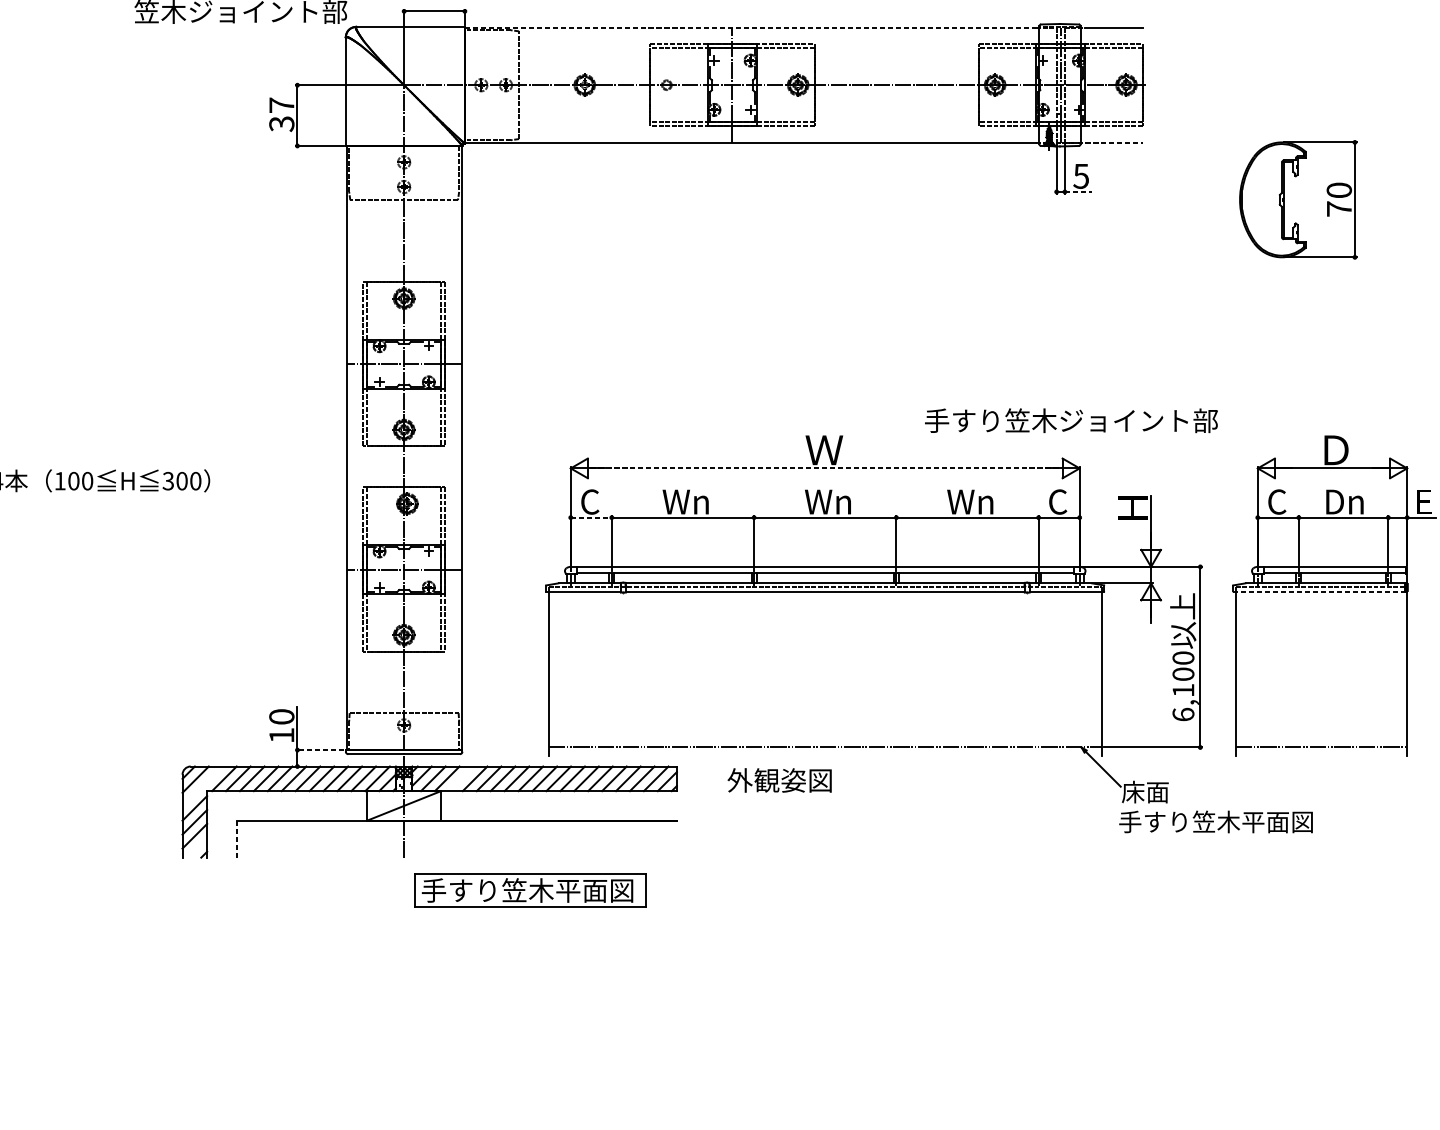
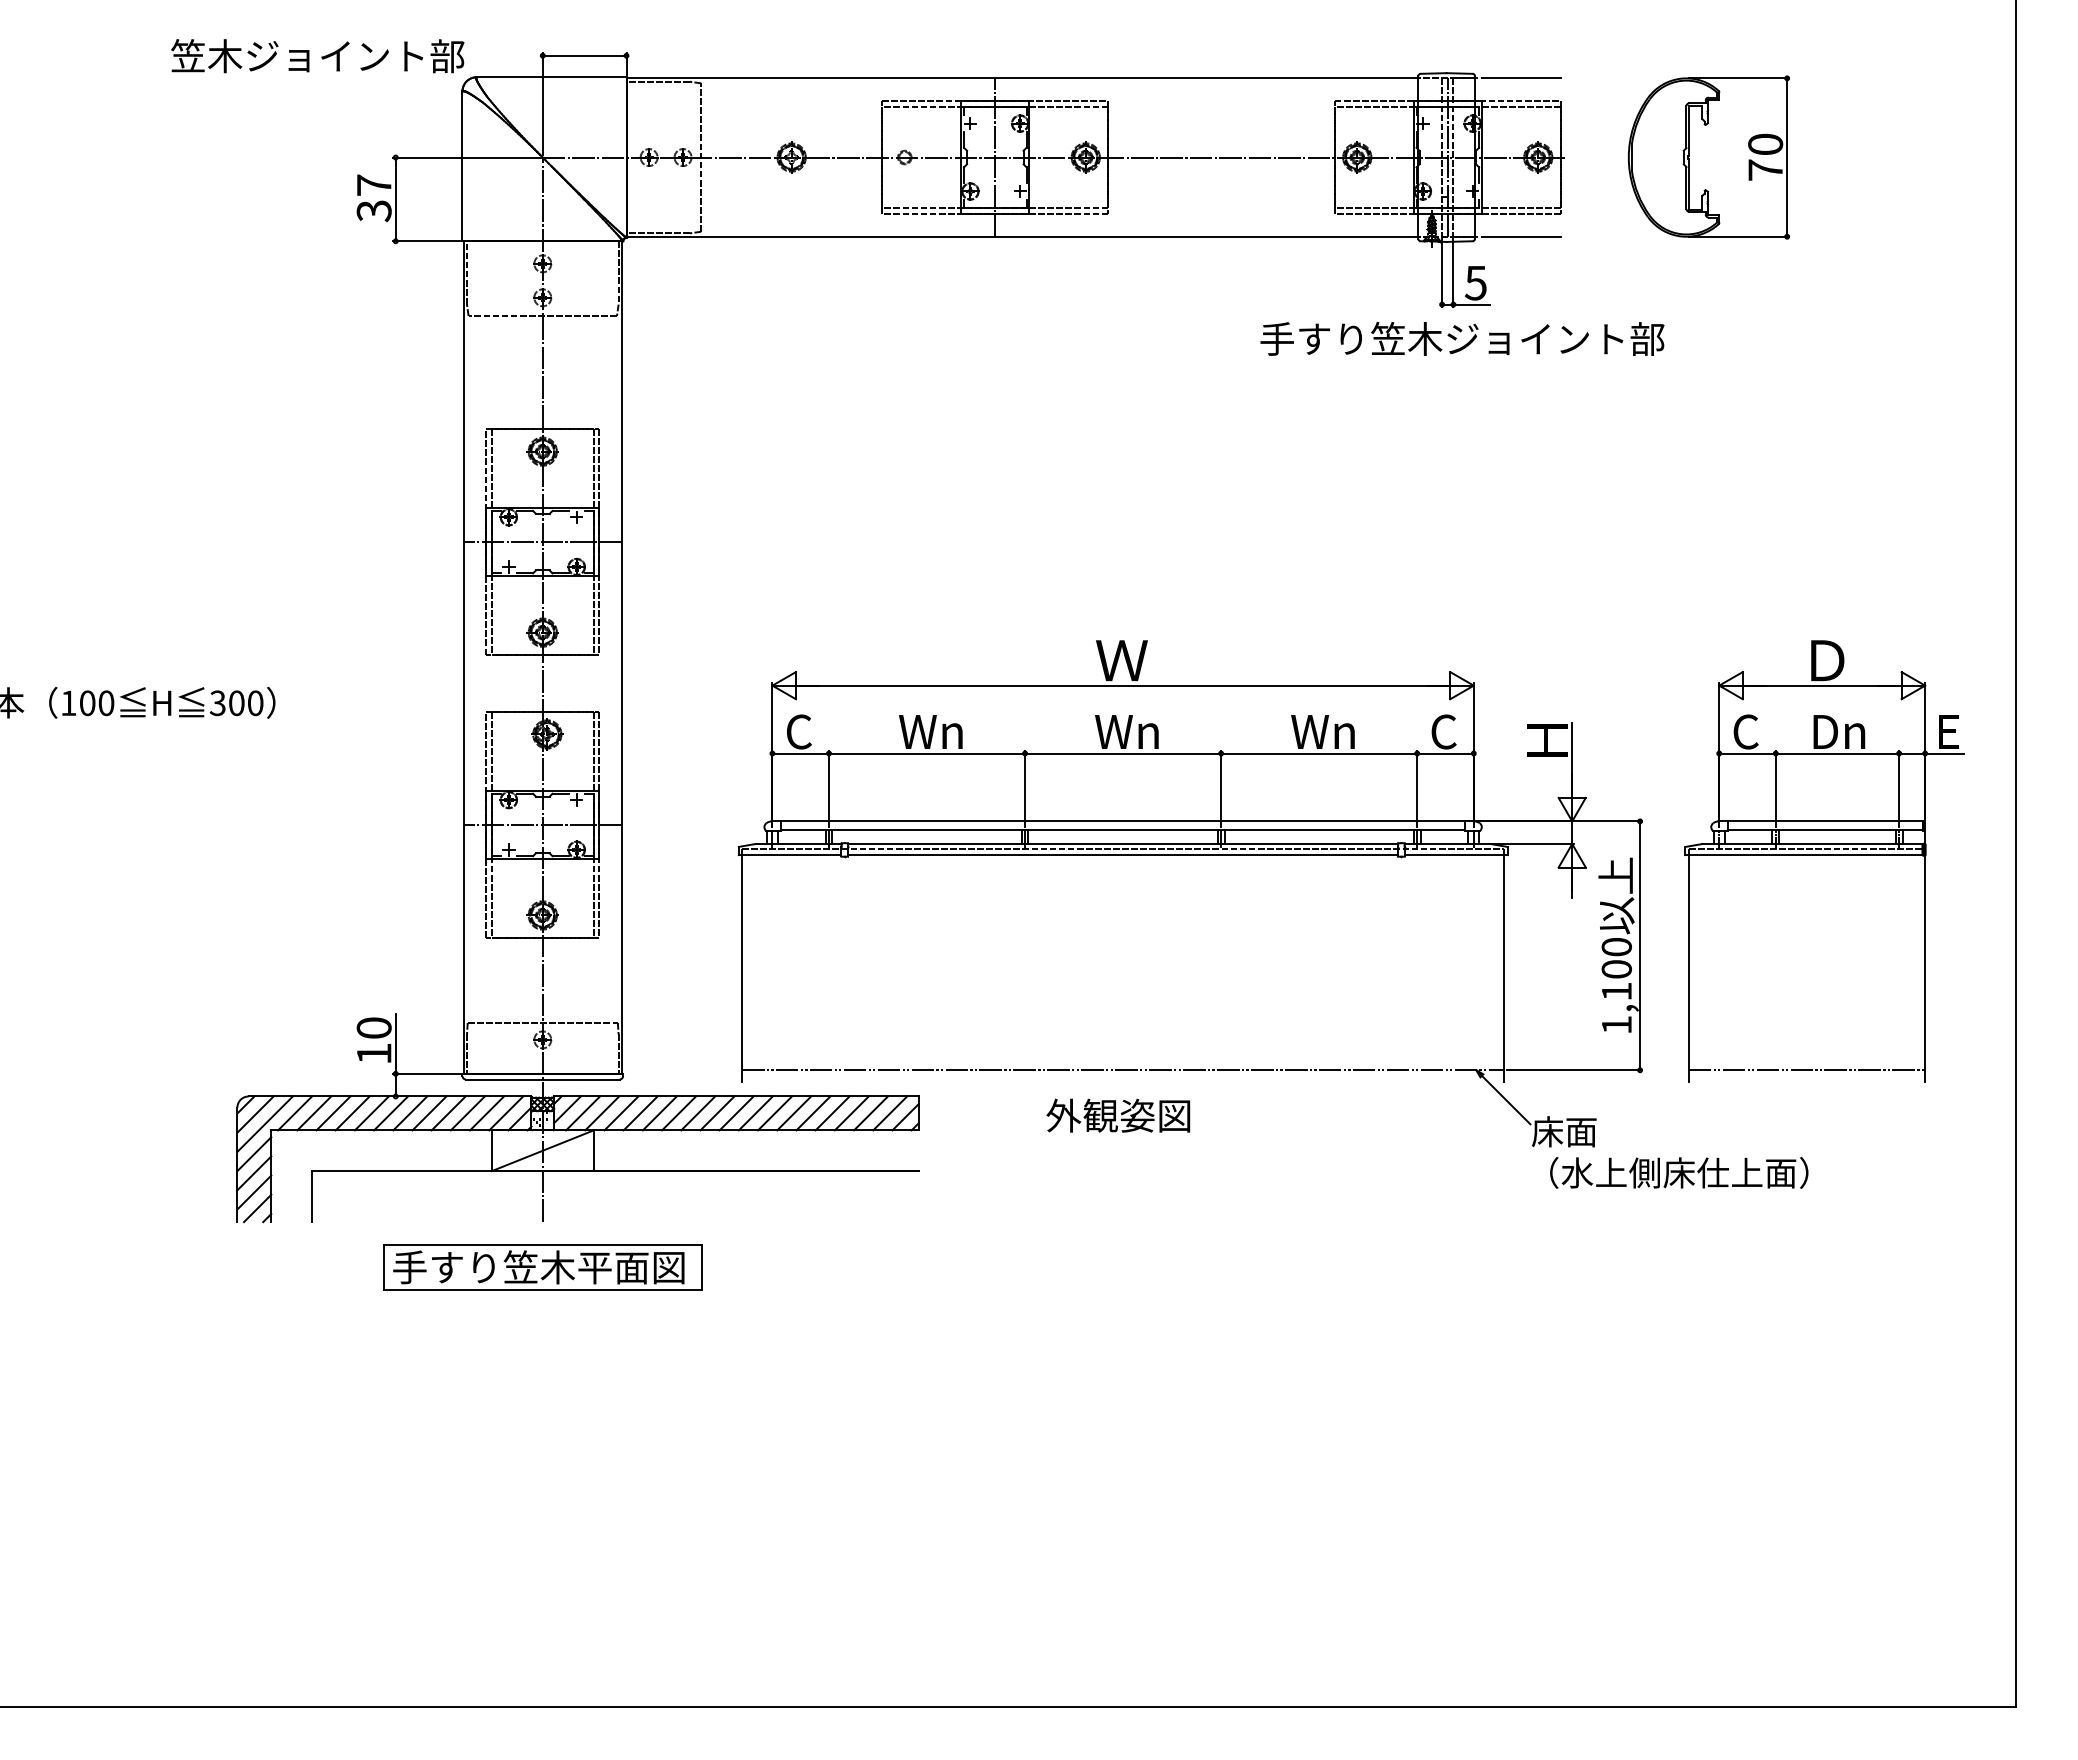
line: (750, 27) -> (1020, 78), dashed -> solid
line: (1114, 142) -> (1521, 236), dashed -> solid
line: (1078, 191) -> (1472, 304), dashed -> solid
part: (1297, 199) -> (1708, 157), moved
text: (1071, 420) -> (1462, 338), moved
line: (825, 468) -> (1123, 685), dashed -> solid
line: (591, 517) -> (801, 753), dashed -> solid
line: (1319, 591) -> (1804, 855), dashed -> solid
text: (1183, 714) -> (1616, 1024), 6,100 -> 1,100
line: (319, 749) -> (426, 1073), dashed -> solid
line: (461, 778) -> (621, 1113), added
text: (779, 780) -> (1118, 1115), moved
line: (202, 786) -> (264, 1123), added
text: (1220, 821) -> (1668, 1172), 手すり笠木平面図 -> （水上側床仕上面）
line: (237, 839) -> (312, 1196), dashed -> solid
line: (197, 847) -> (257, 1208), added
part: (530, 890) -> (542, 1267), moved

